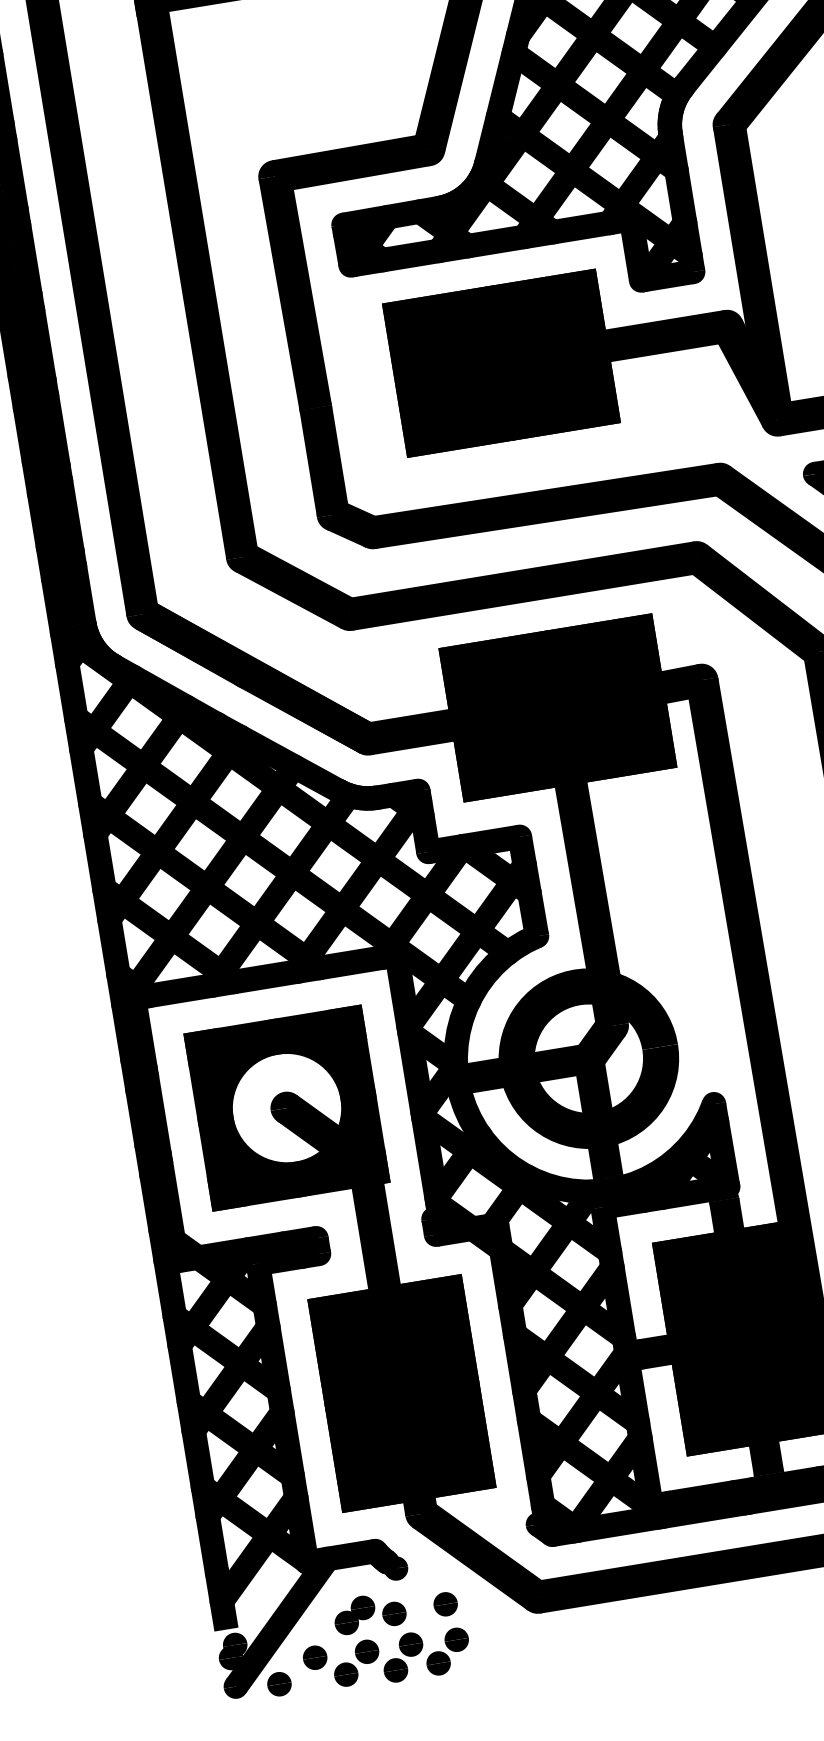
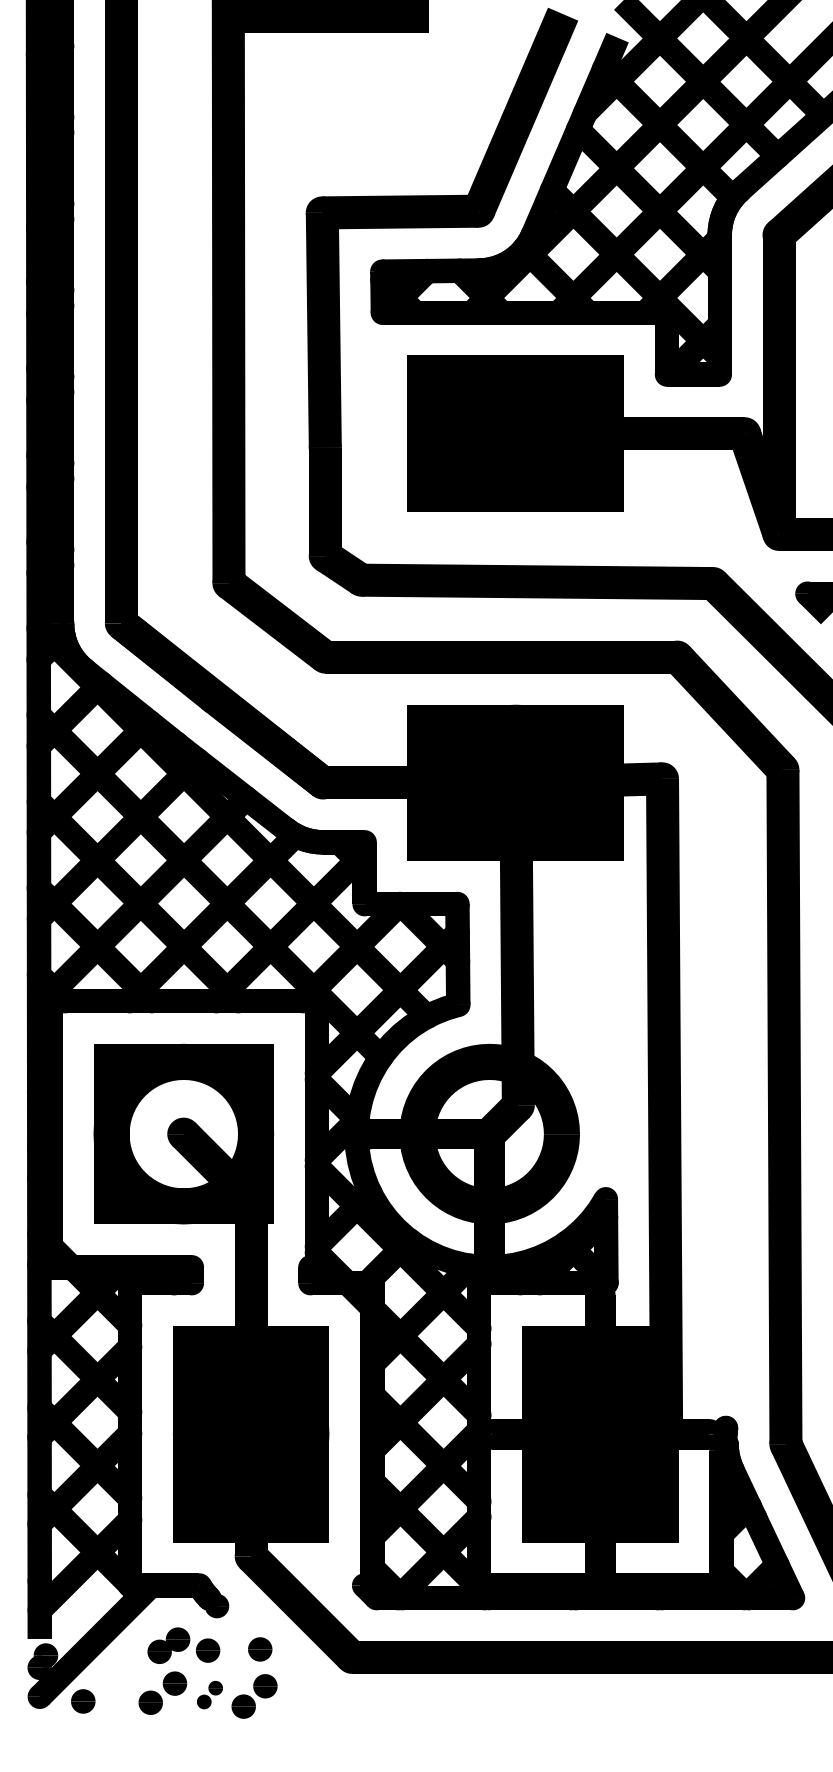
part: (402, 1656) -> (209, 1694), size x0.6
part: (314, 1657) -> (122, 1680), removed

